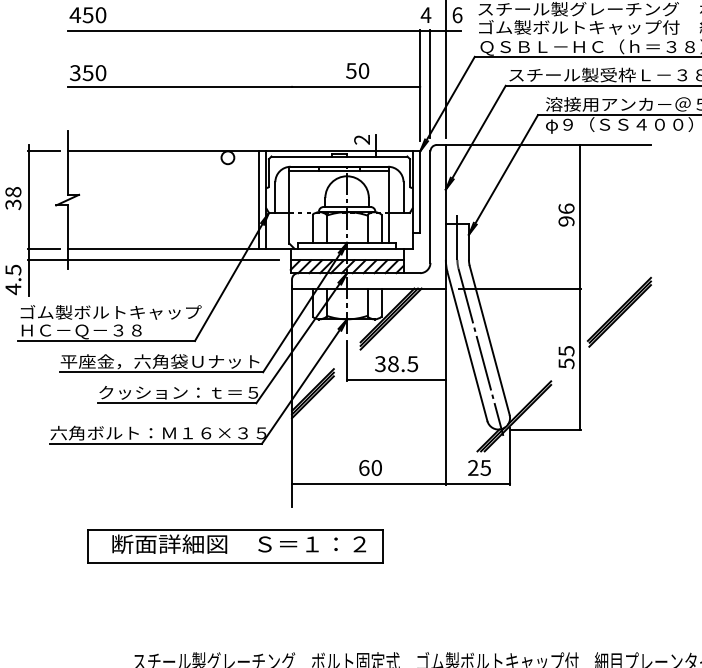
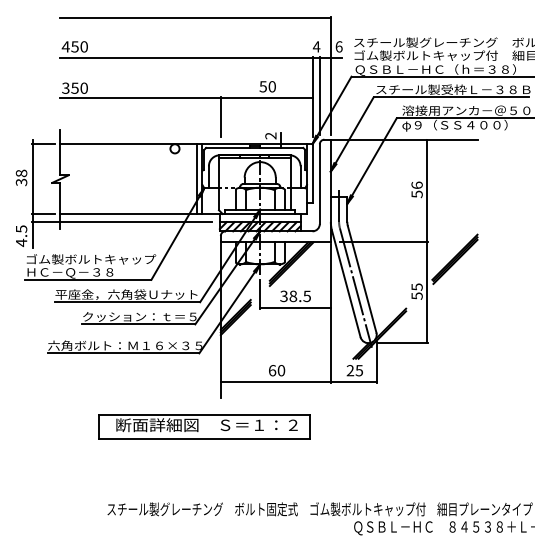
line: (291, 112) -> (220, 116), added
text: (565, 221) -> (416, 194), 96 -> 56
part: (235, 546) -> (204, 426), moved

